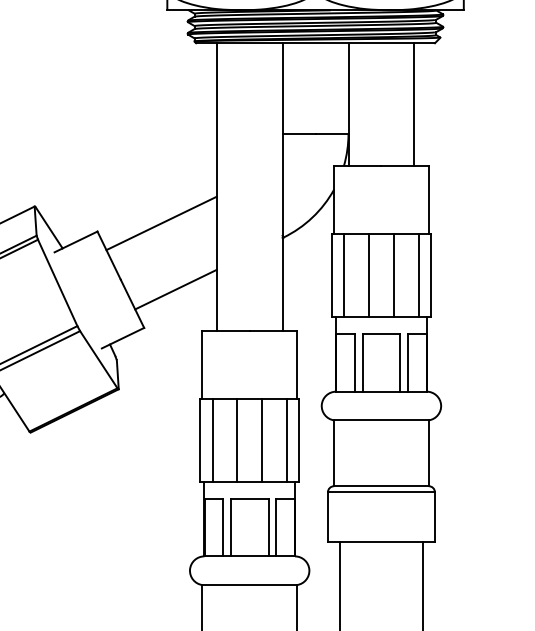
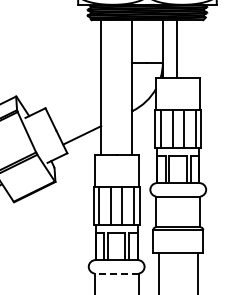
line: (414, 103) -> (176, 48), moved
line: (161, 221) -> (75, 103), removed
line: (249, 585) -> (116, 273), solid -> dashed

